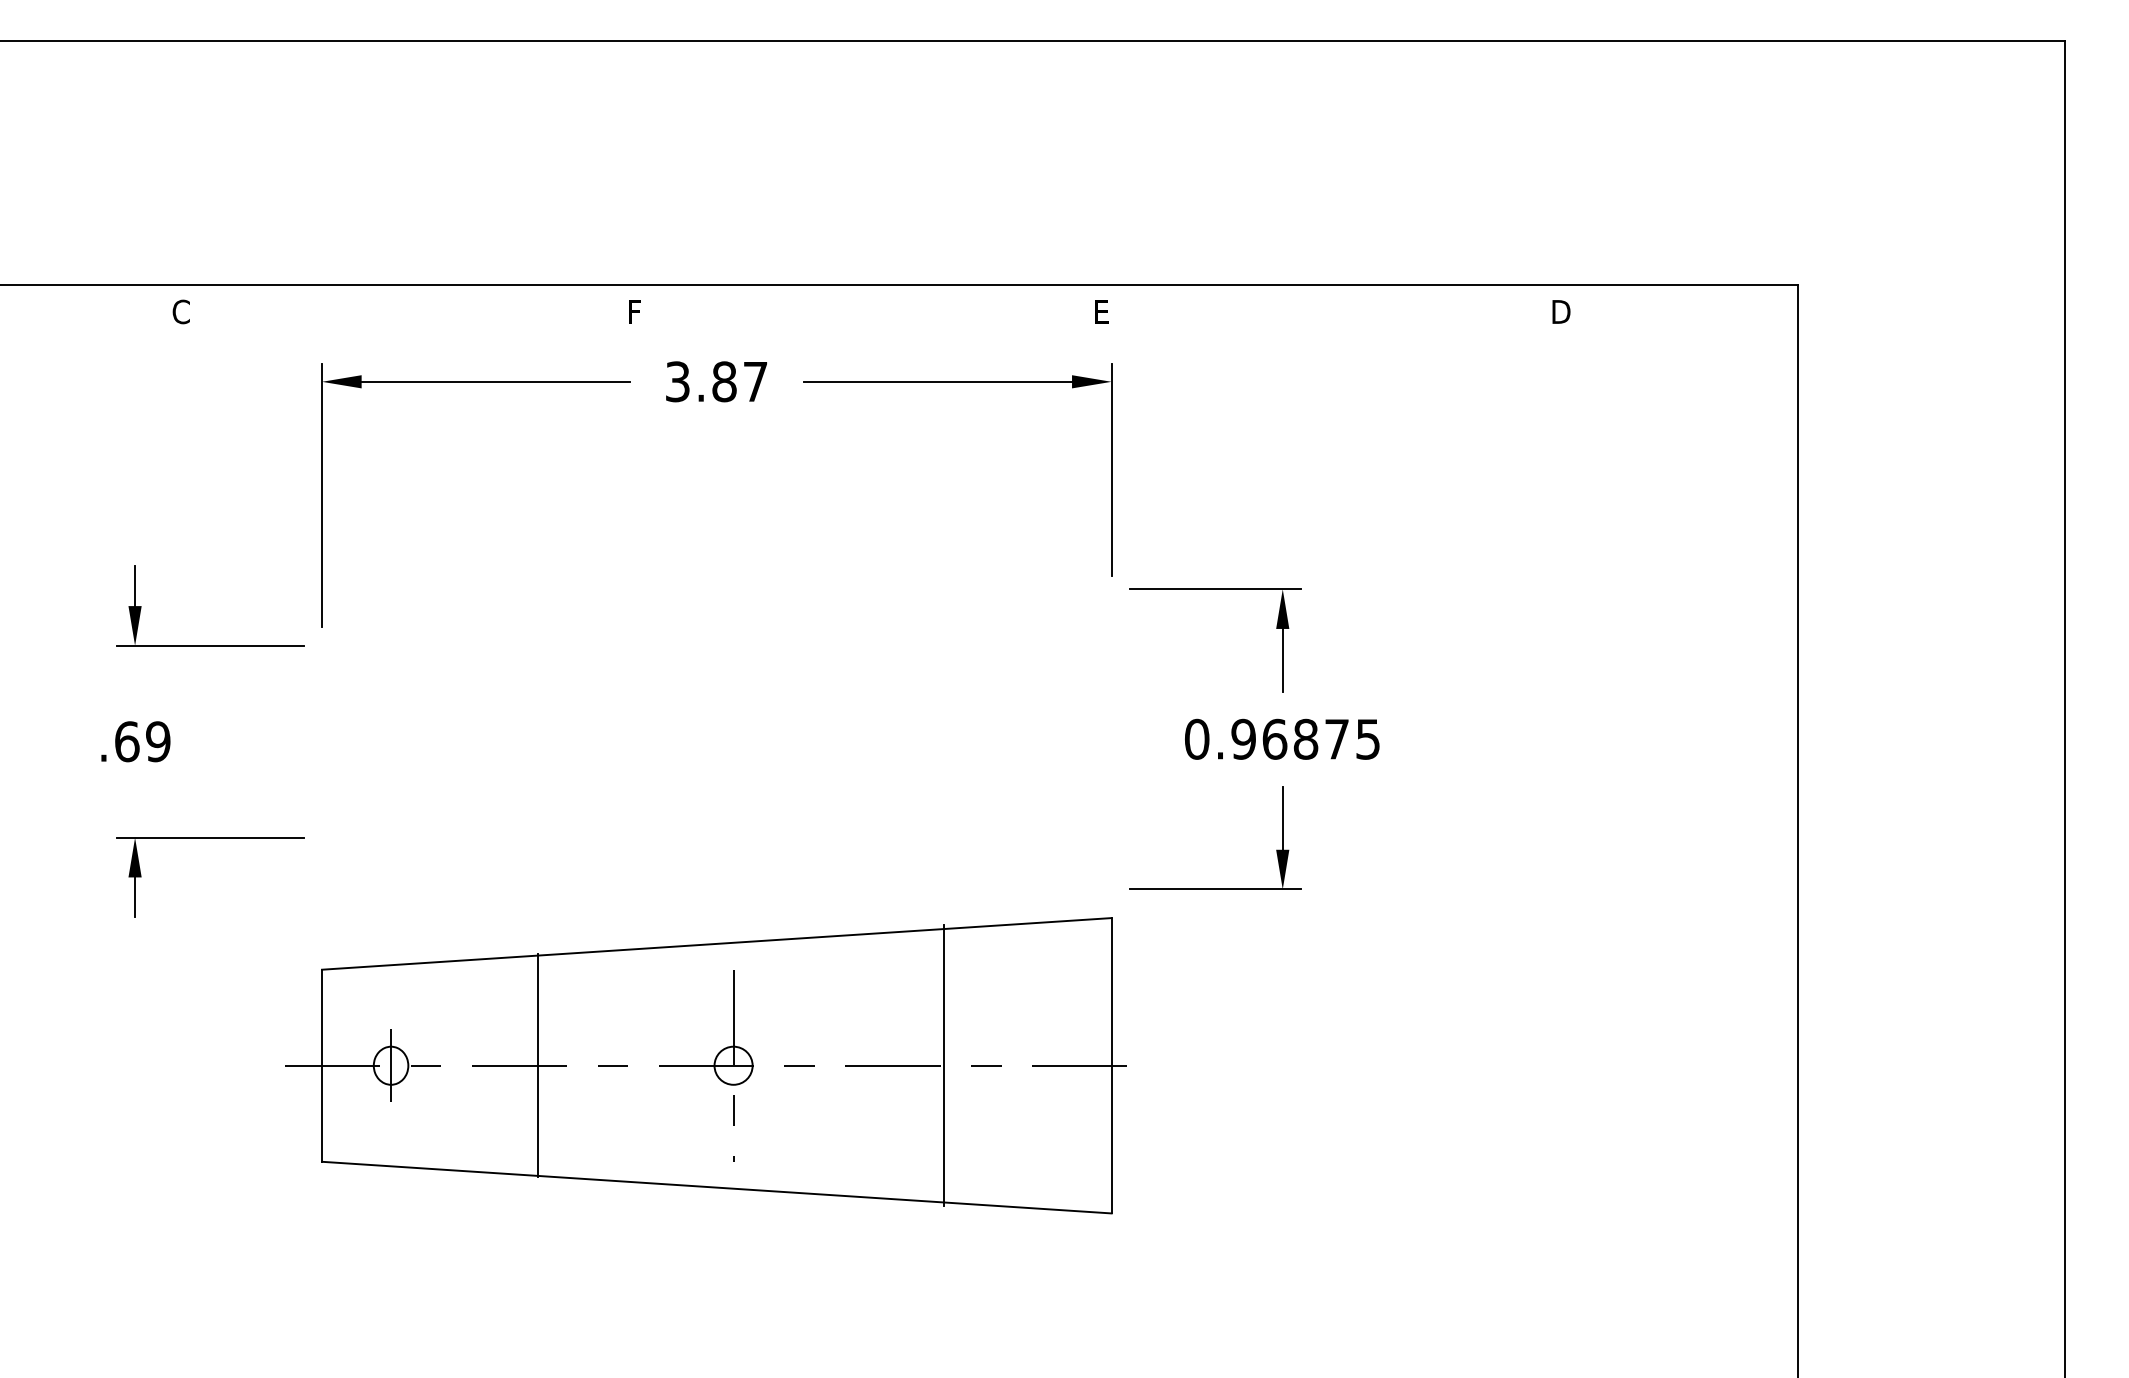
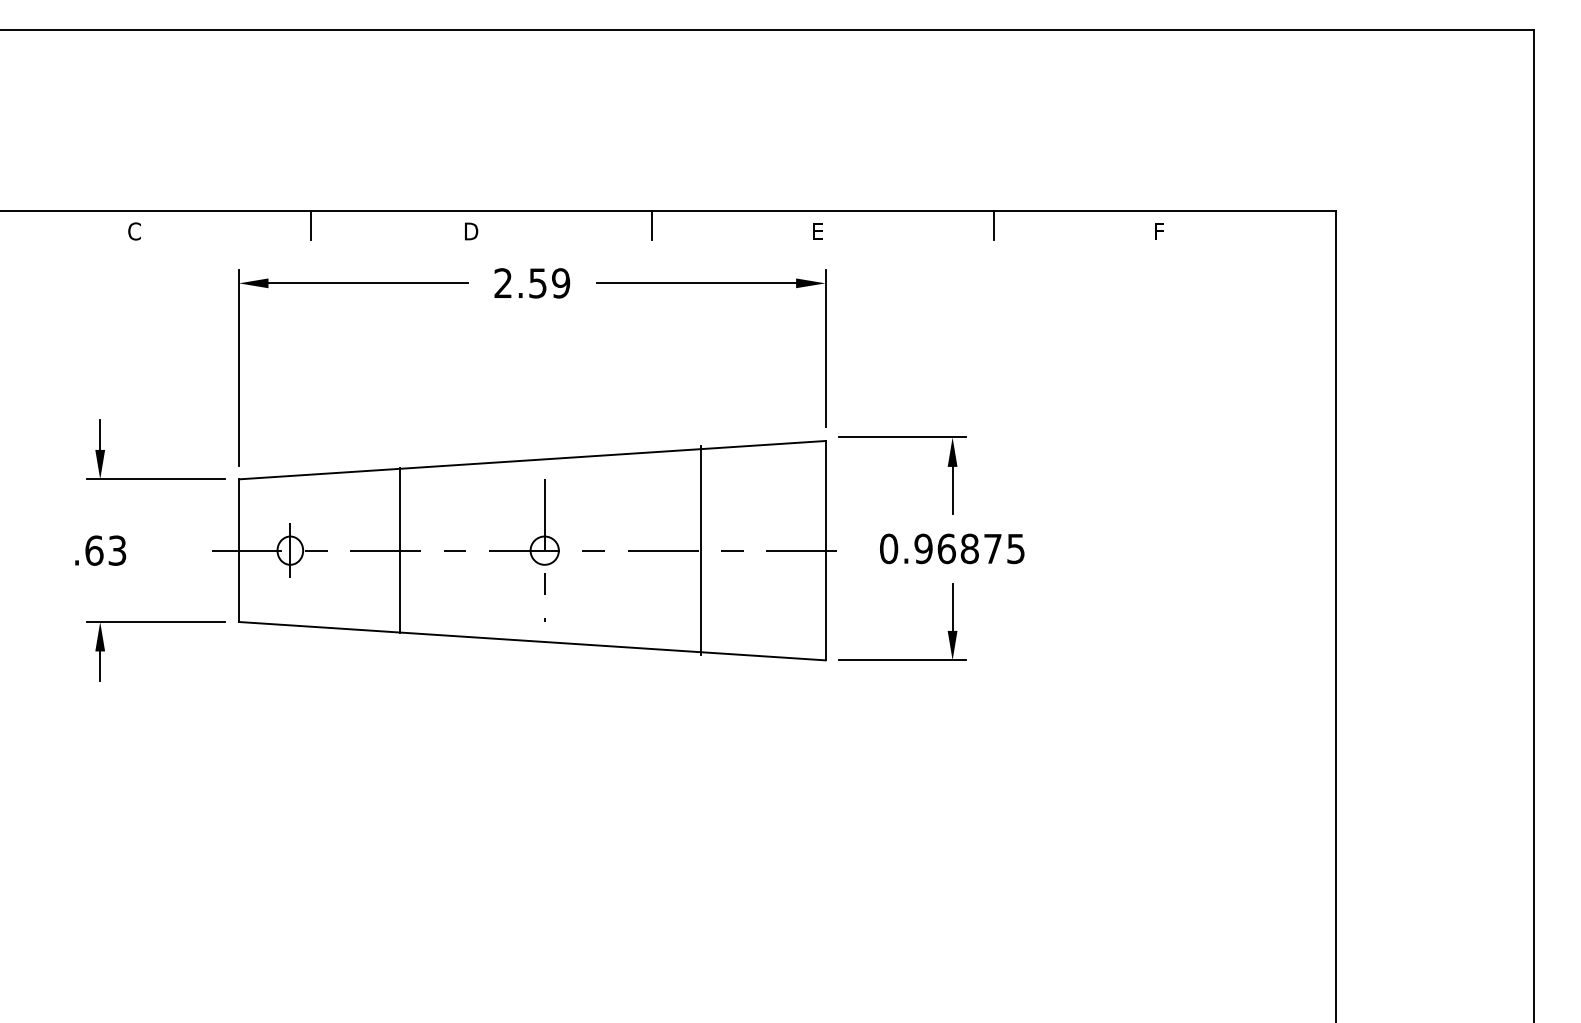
line: (418, 304) -> (310, 225), added
line: (878, 304) -> (652, 225), added
line: (1338, 304) -> (993, 225), added
text: (634, 311) -> (471, 231), F -> D
text: (1561, 311) -> (1159, 231), D -> F
text: (716, 381) -> (532, 283), 3.87 -> 2.59
text: (158, 741) -> (117, 550), .69 -> .63
part: (705, 1065) -> (523, 550), moved

